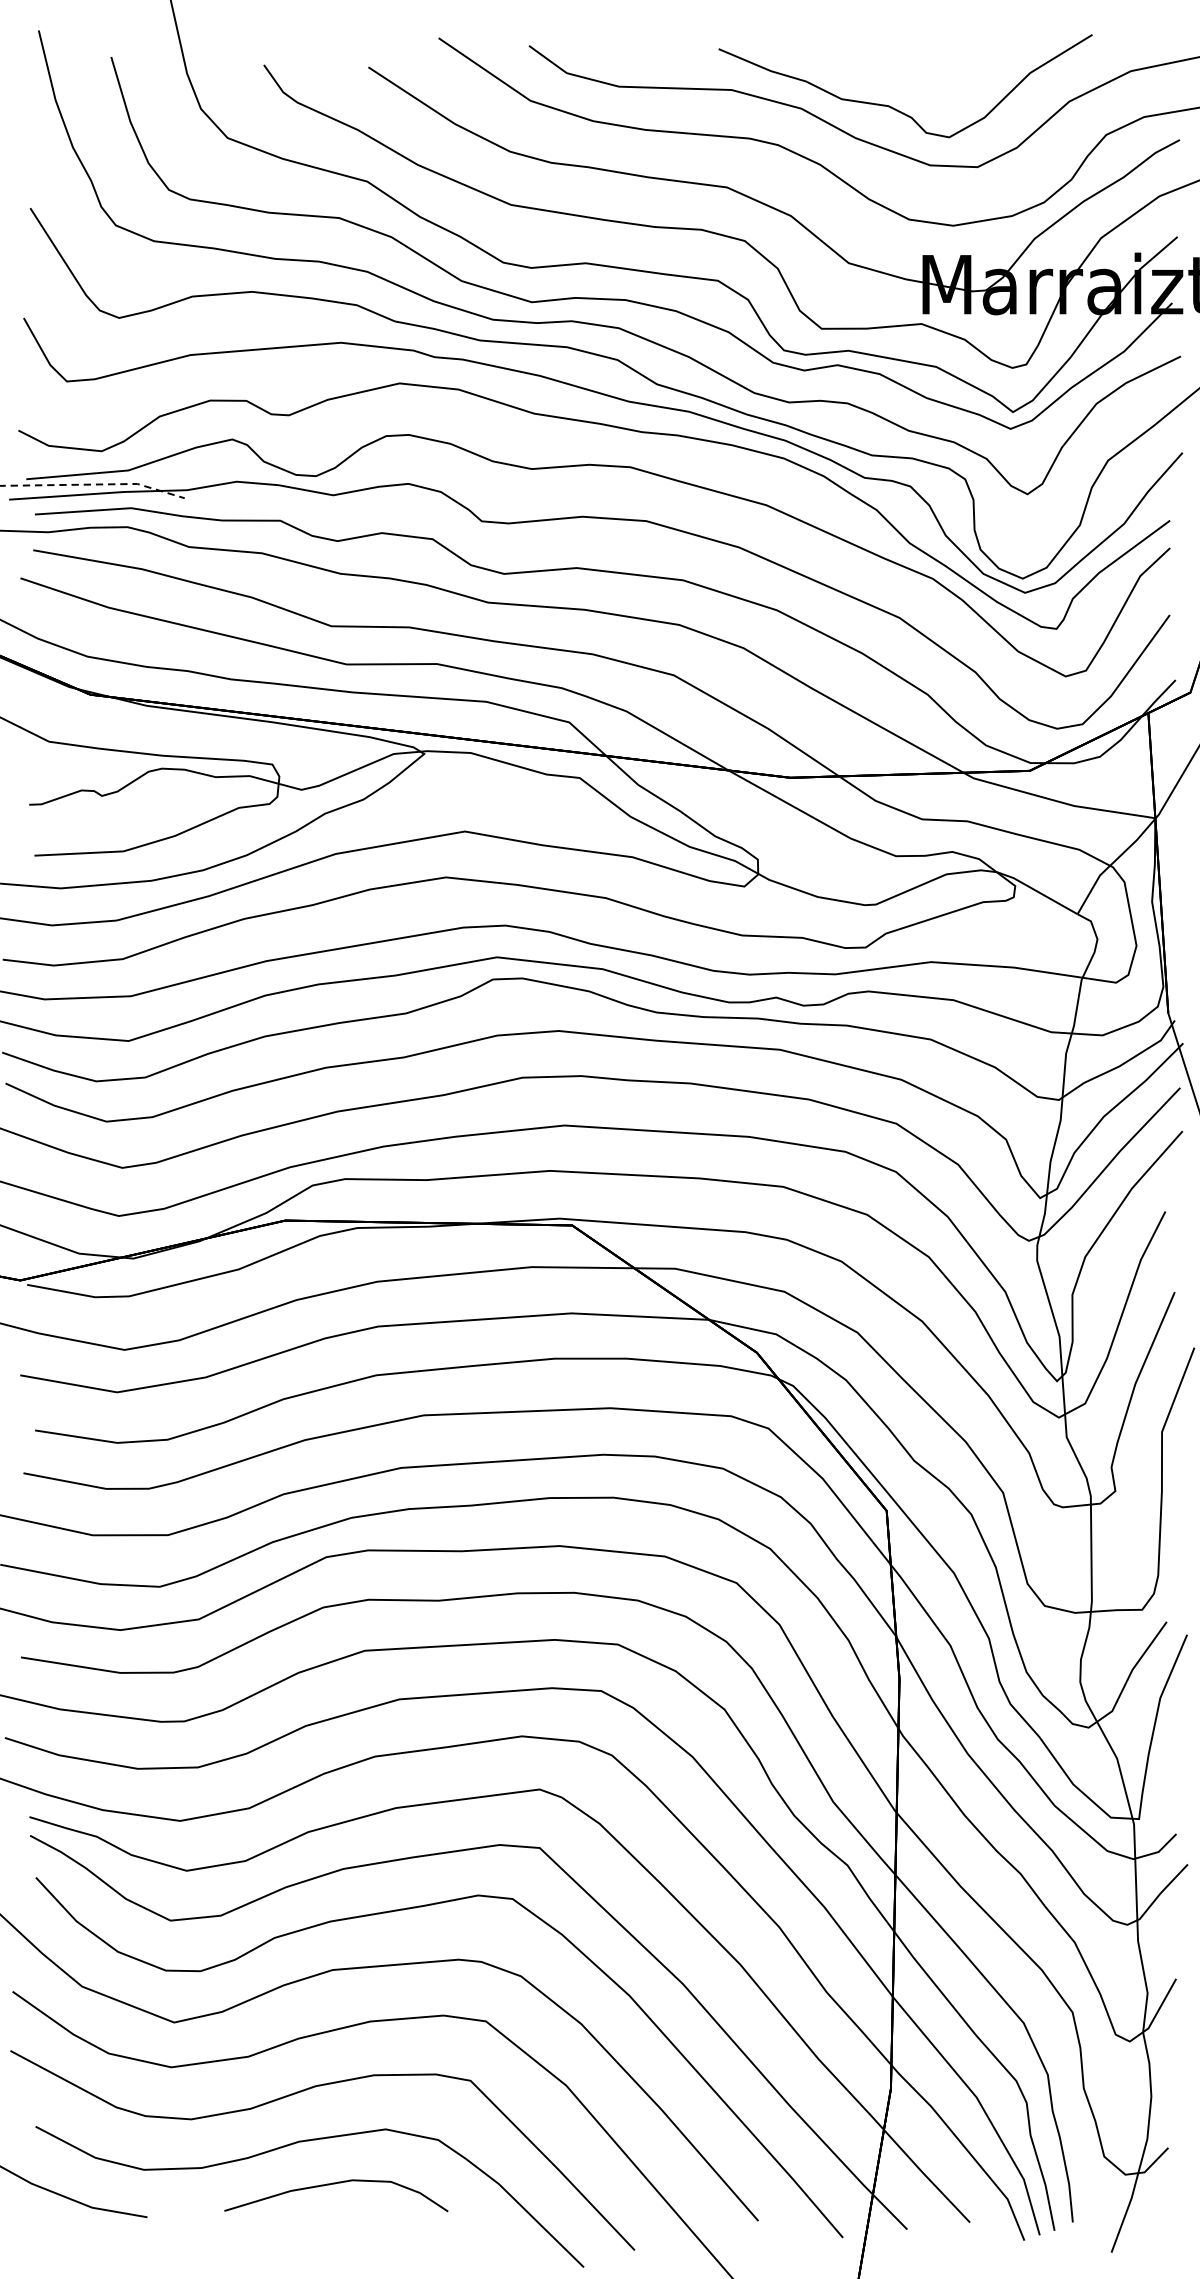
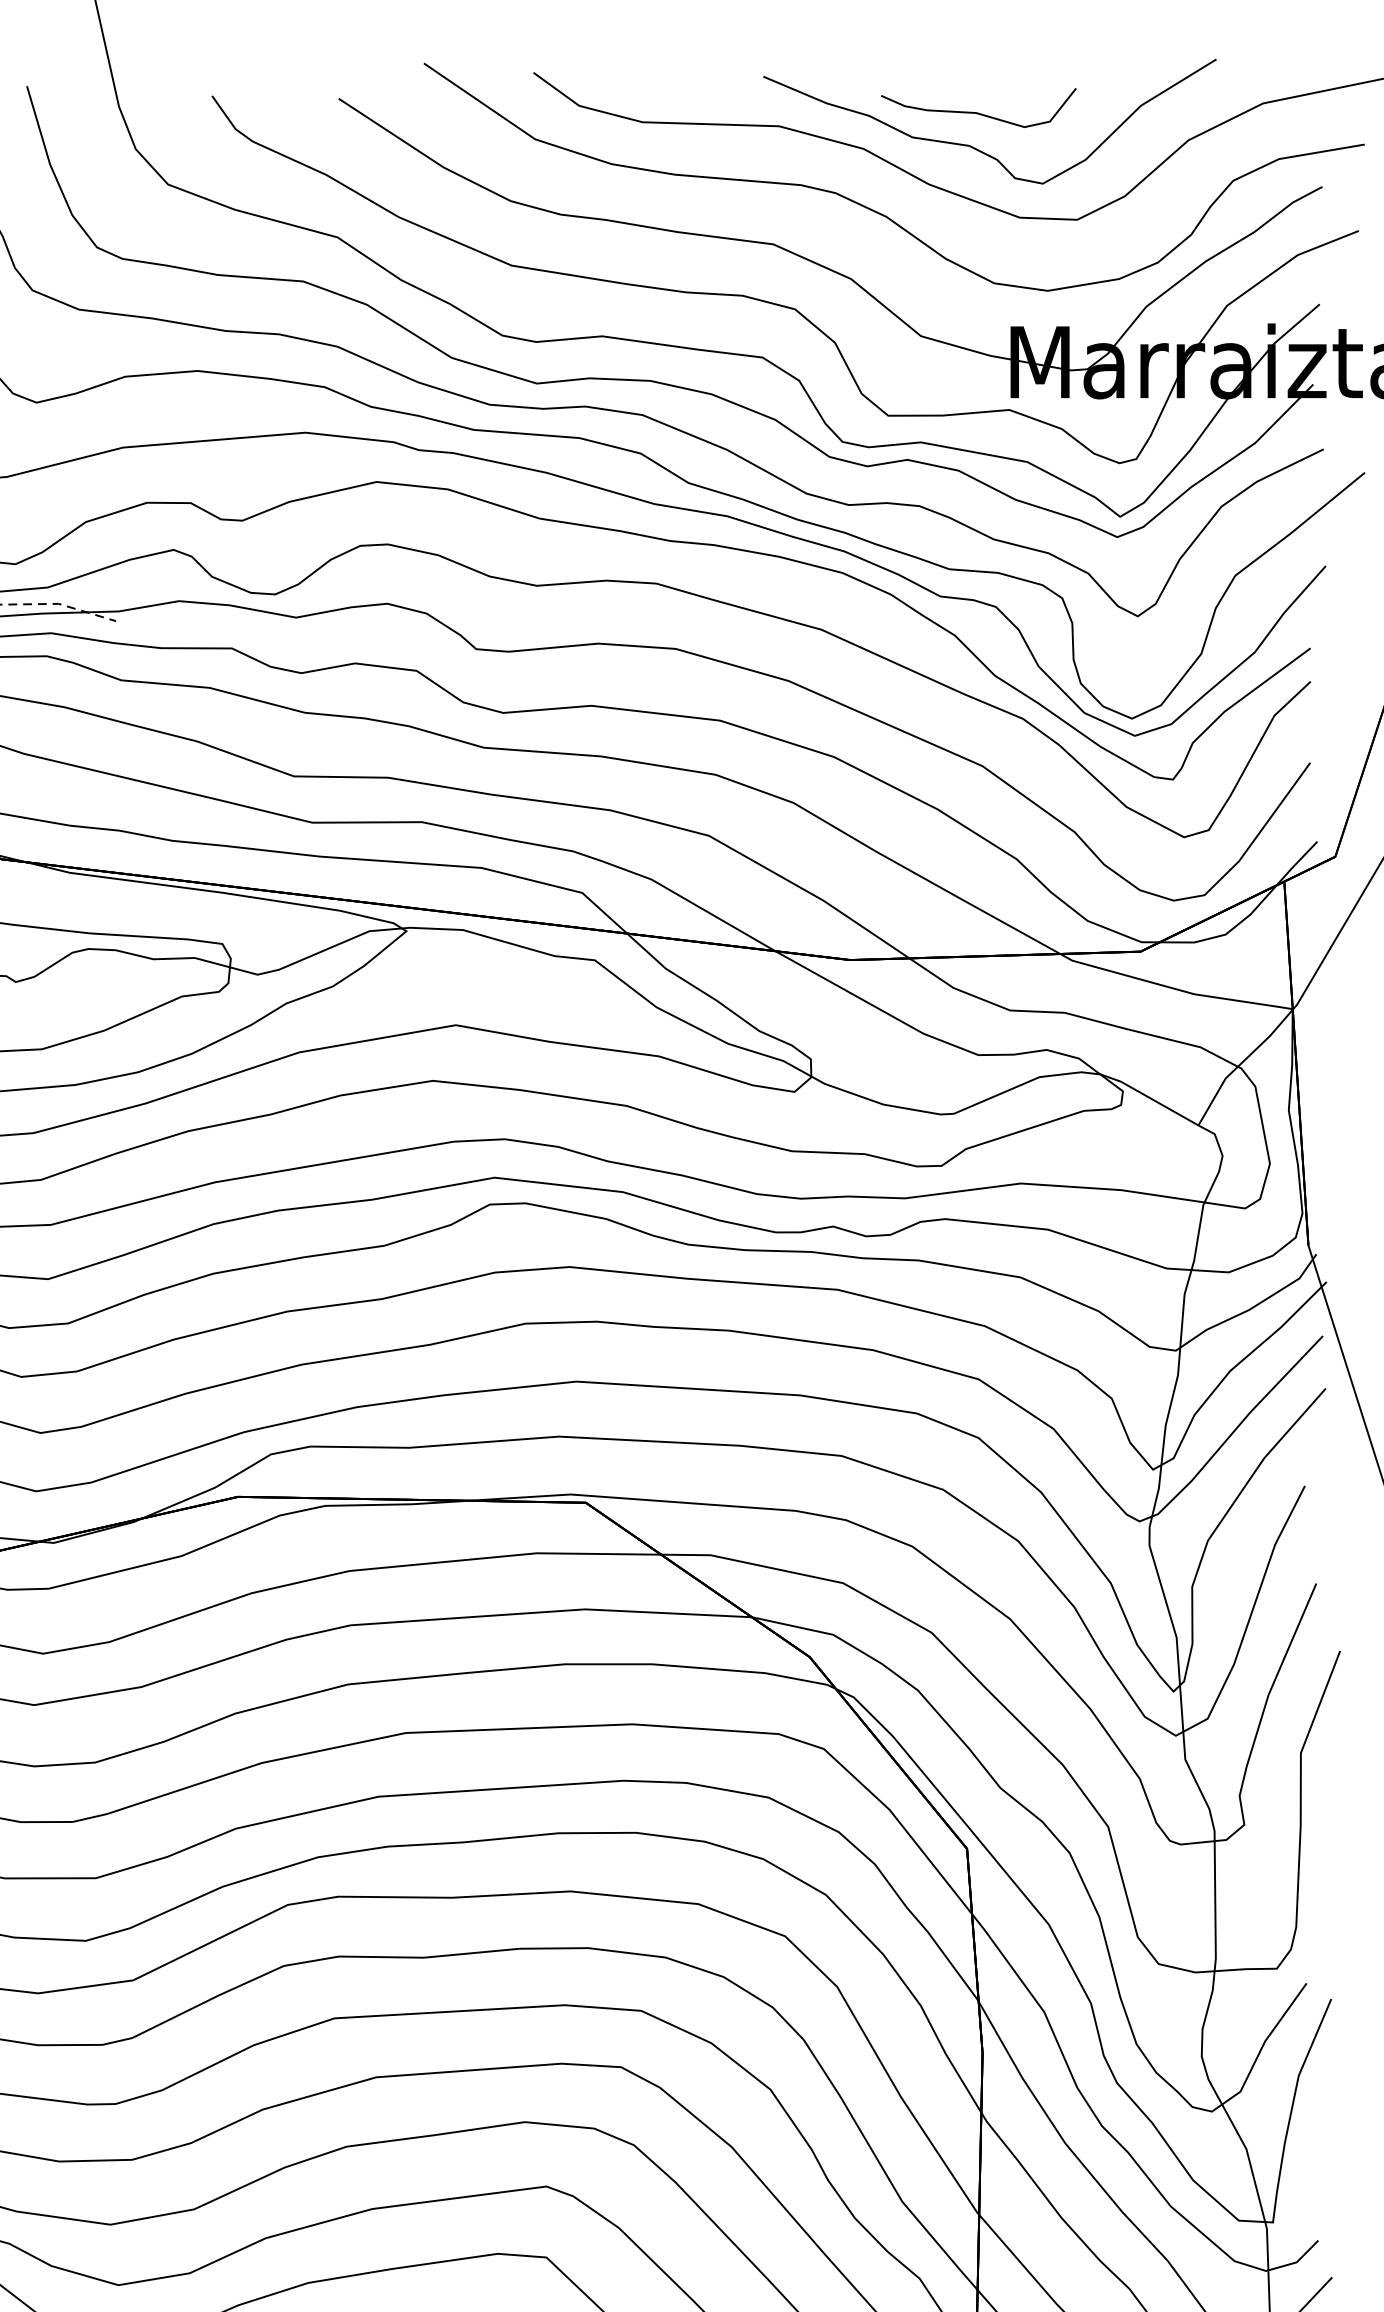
curve: (896, 78) -> (978, 112), added

